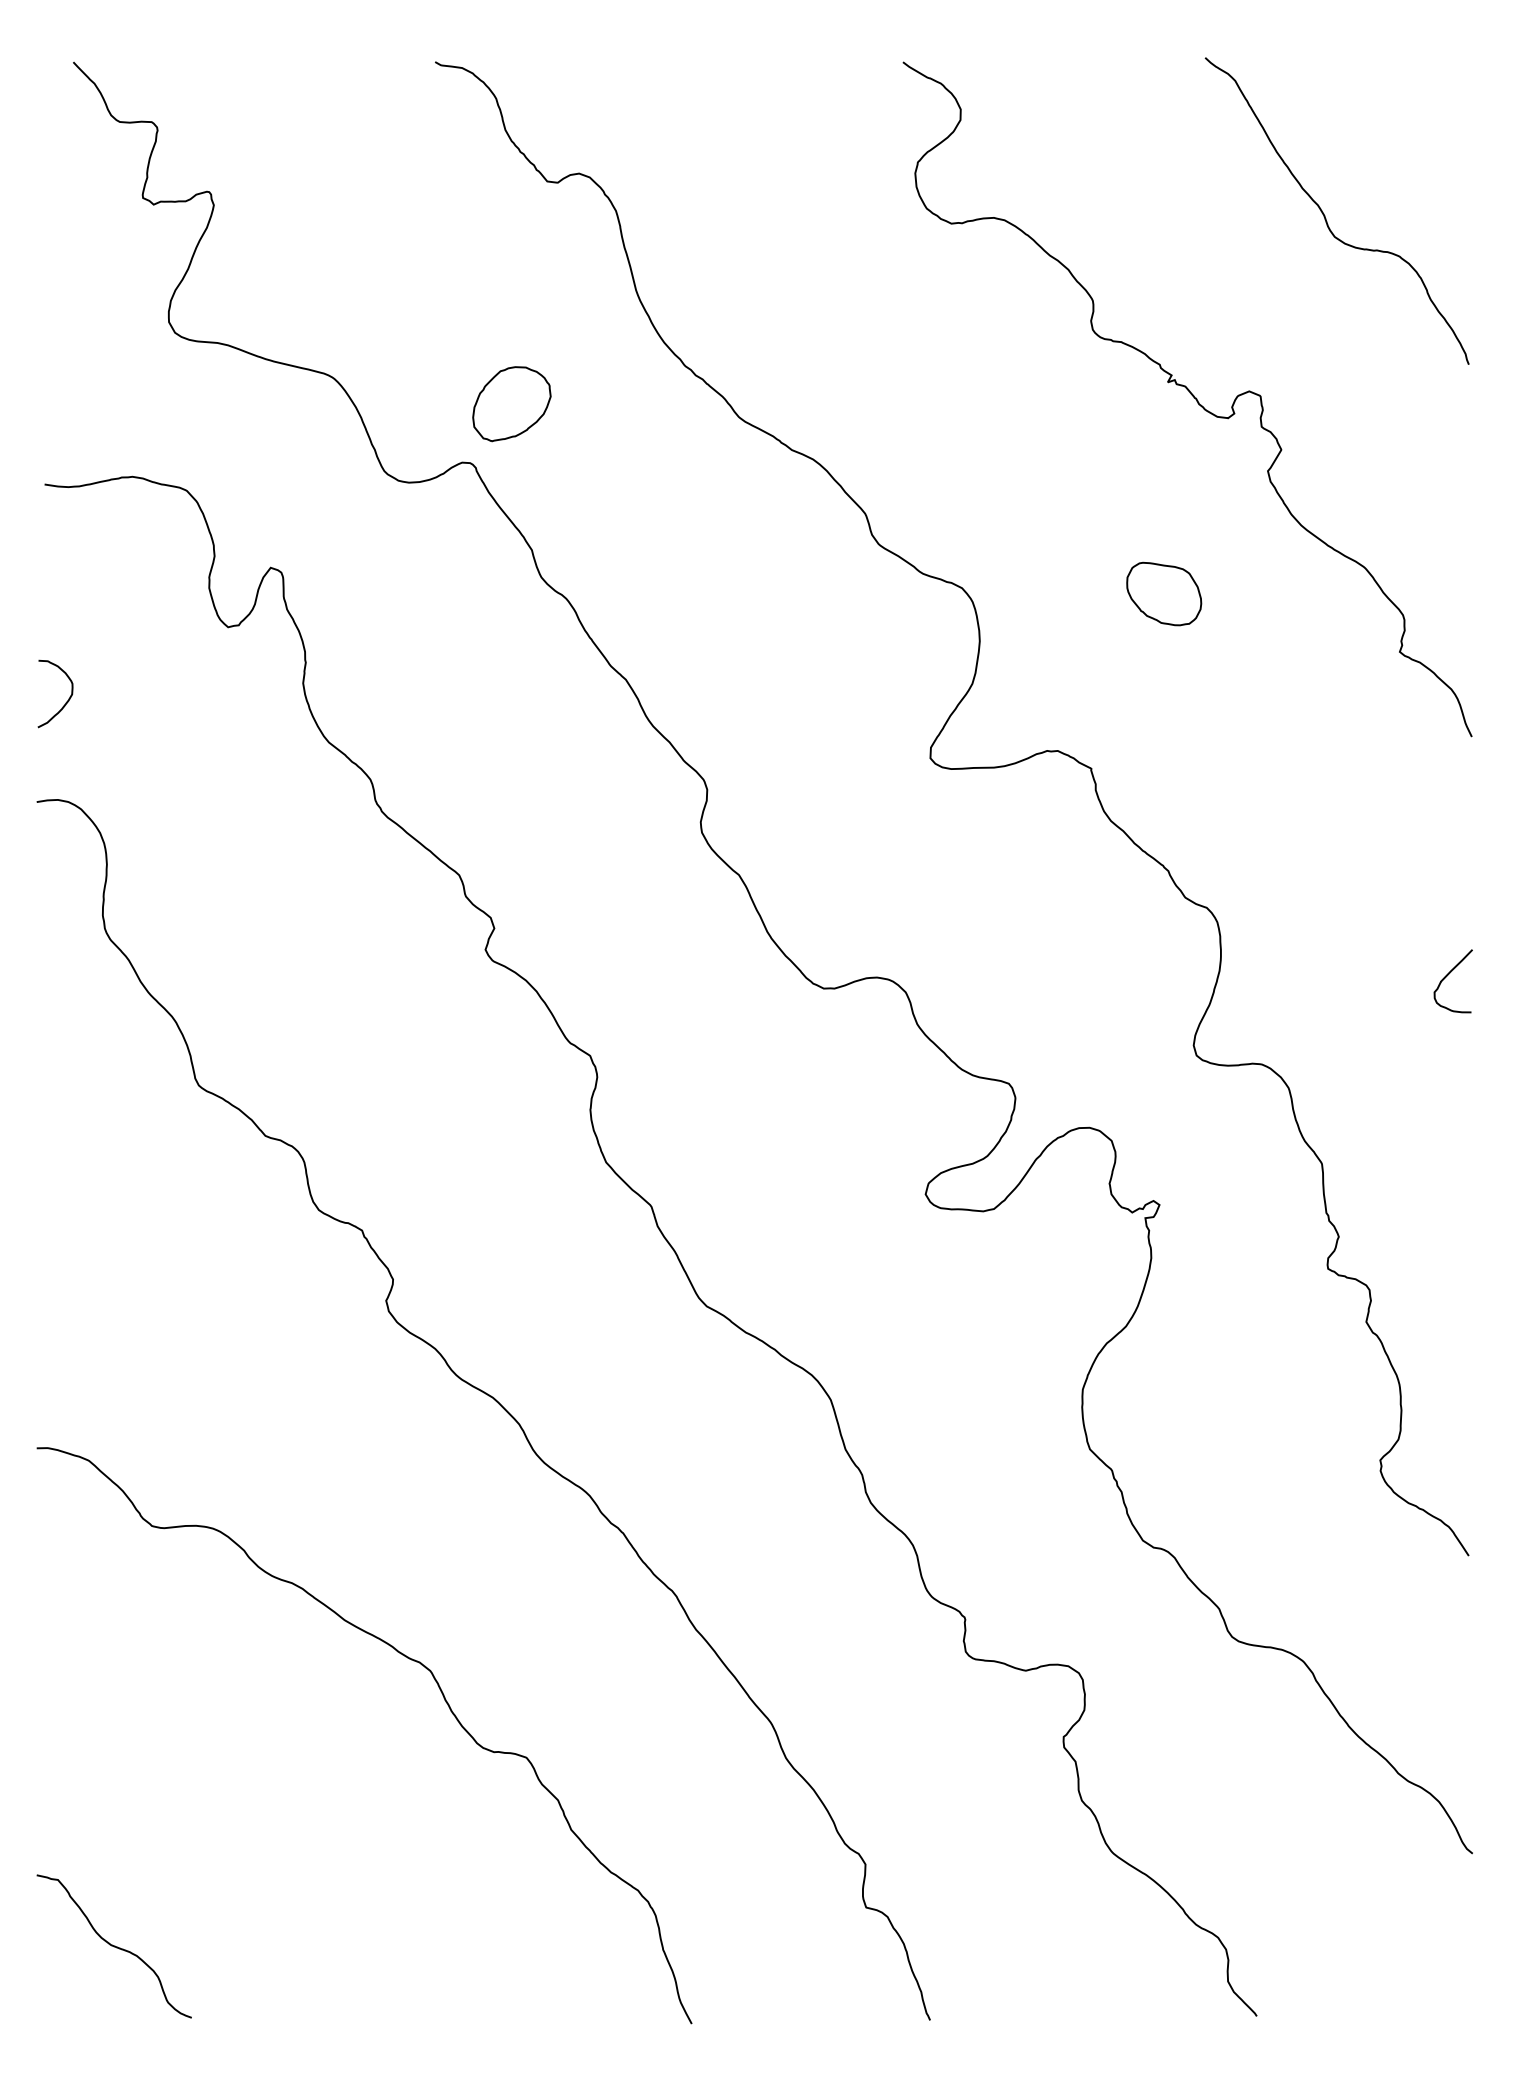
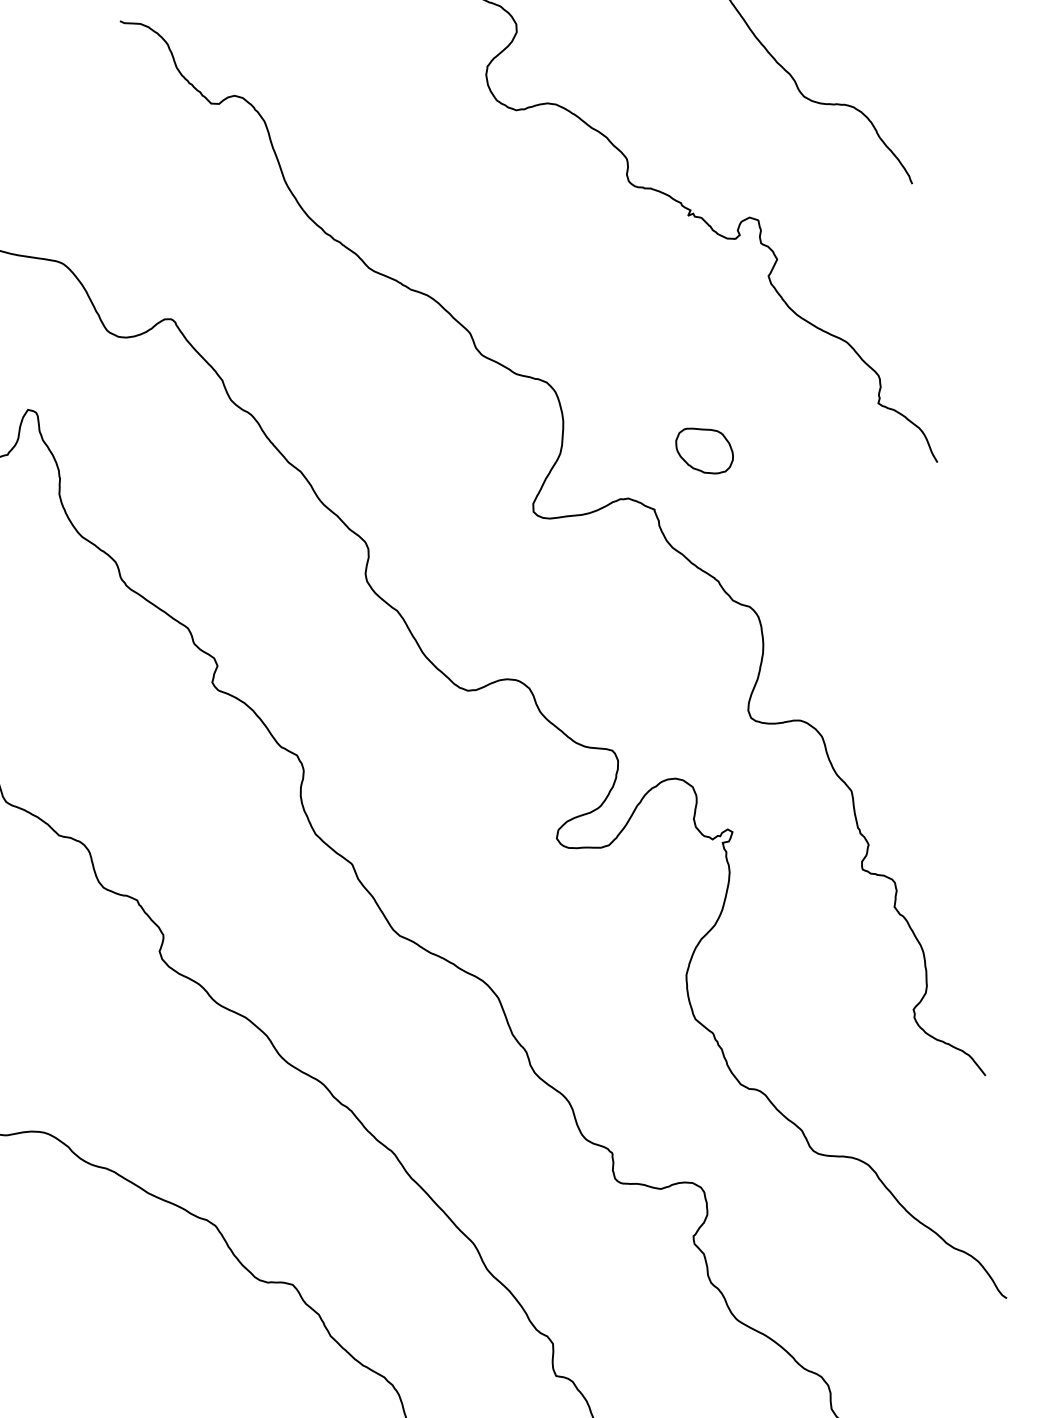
part: (511, 404) -> (198, 272), removed
part: (1164, 593) -> (704, 450), moved
curve: (1447, 976) -> (934, 643), removed

